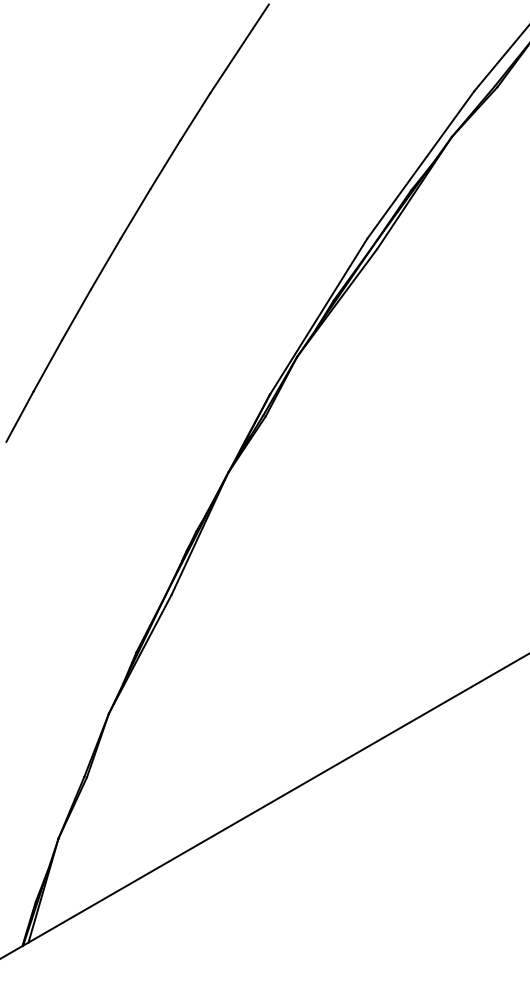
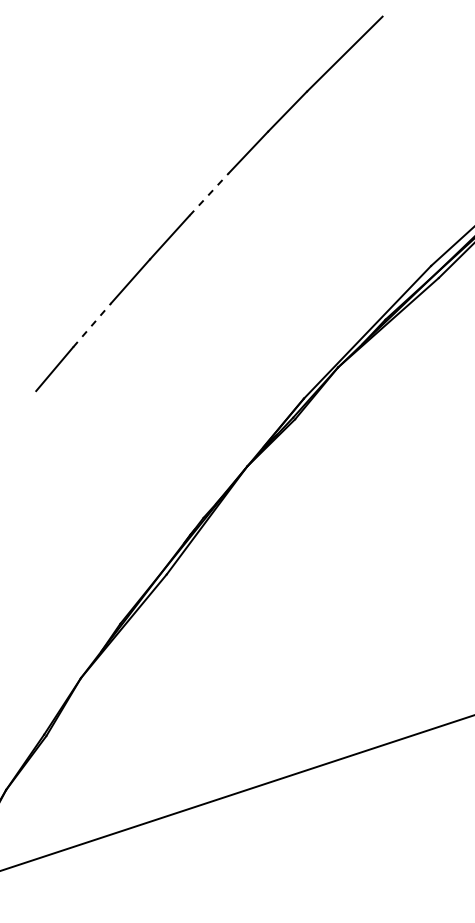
line: (135, 213) -> (209, 193), solid -> dashed
line: (47, 365) -> (92, 324), solid -> dashed

